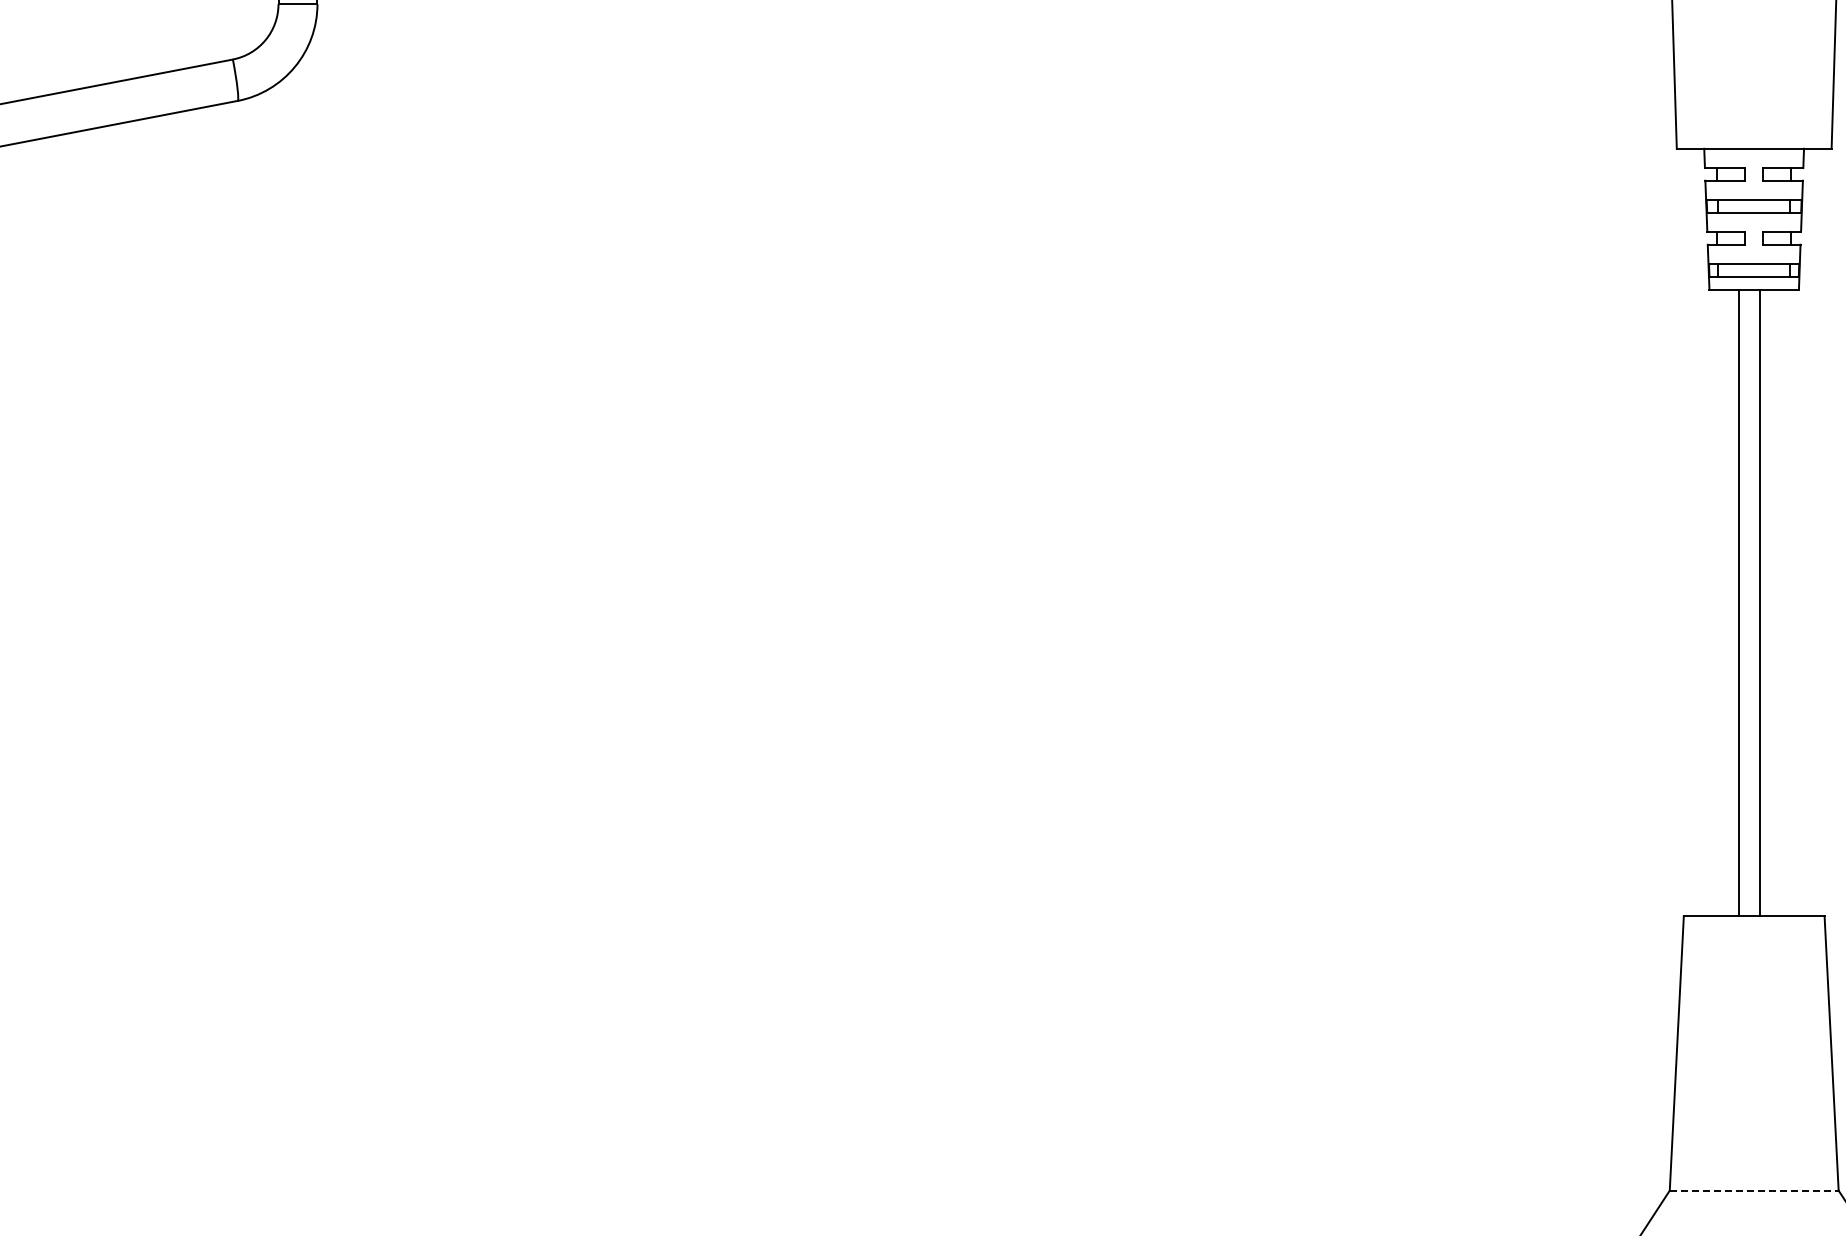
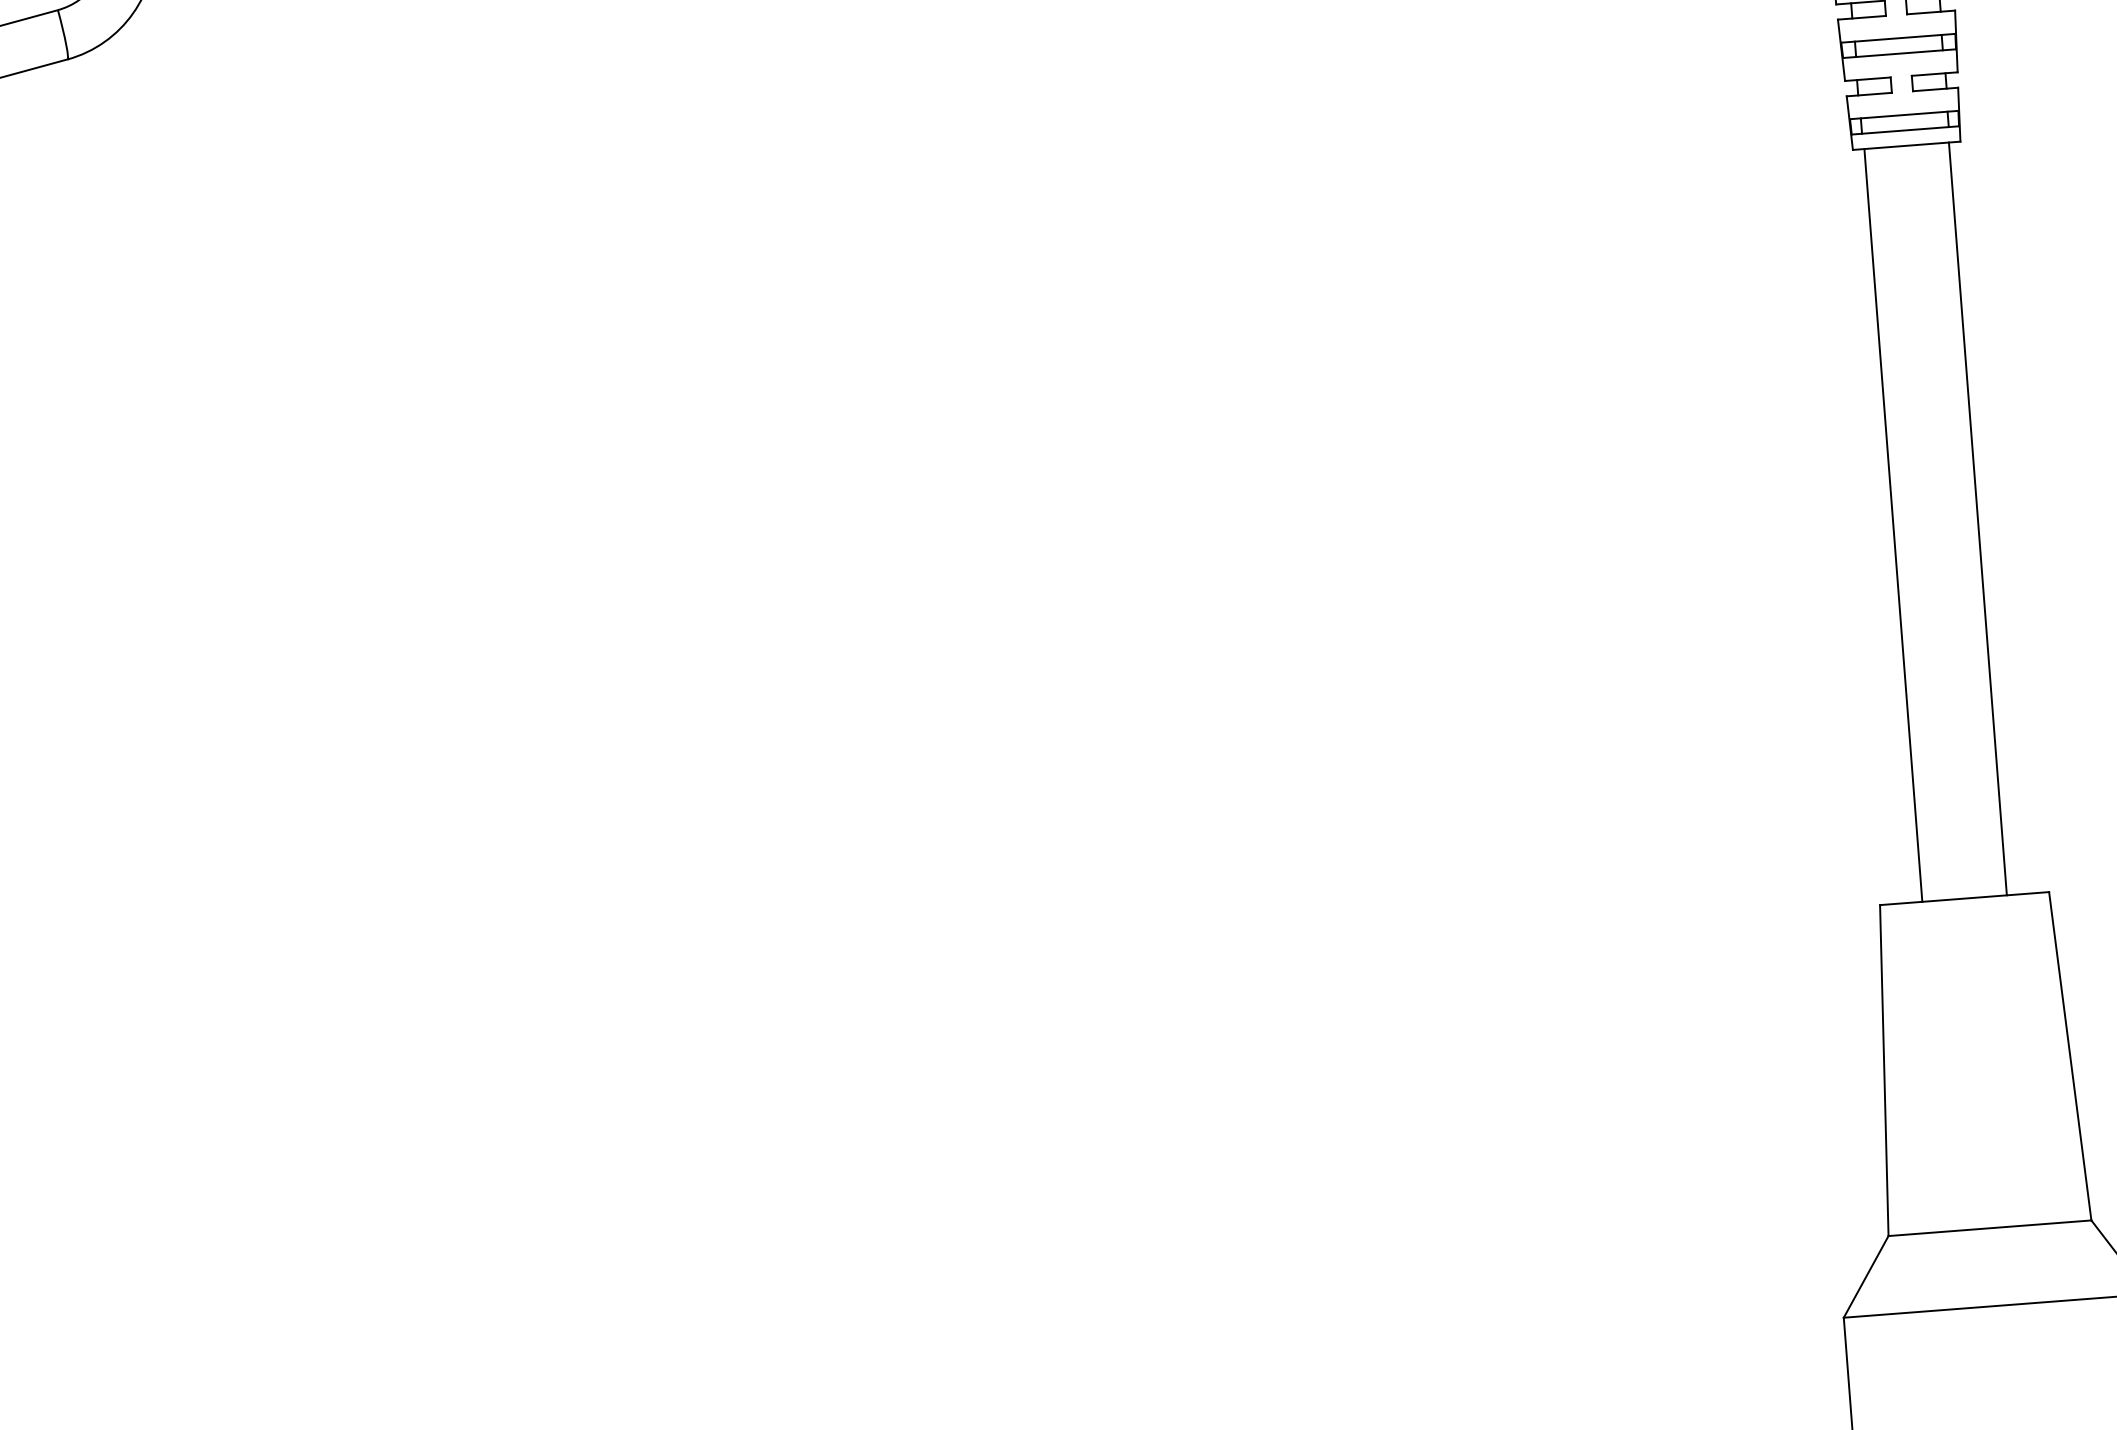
line: (1739, 602) -> (1978, 518), moved
line: (1760, 602) -> (1893, 524), moved
line: (1754, 1190) -> (1990, 1228), dashed -> solid

